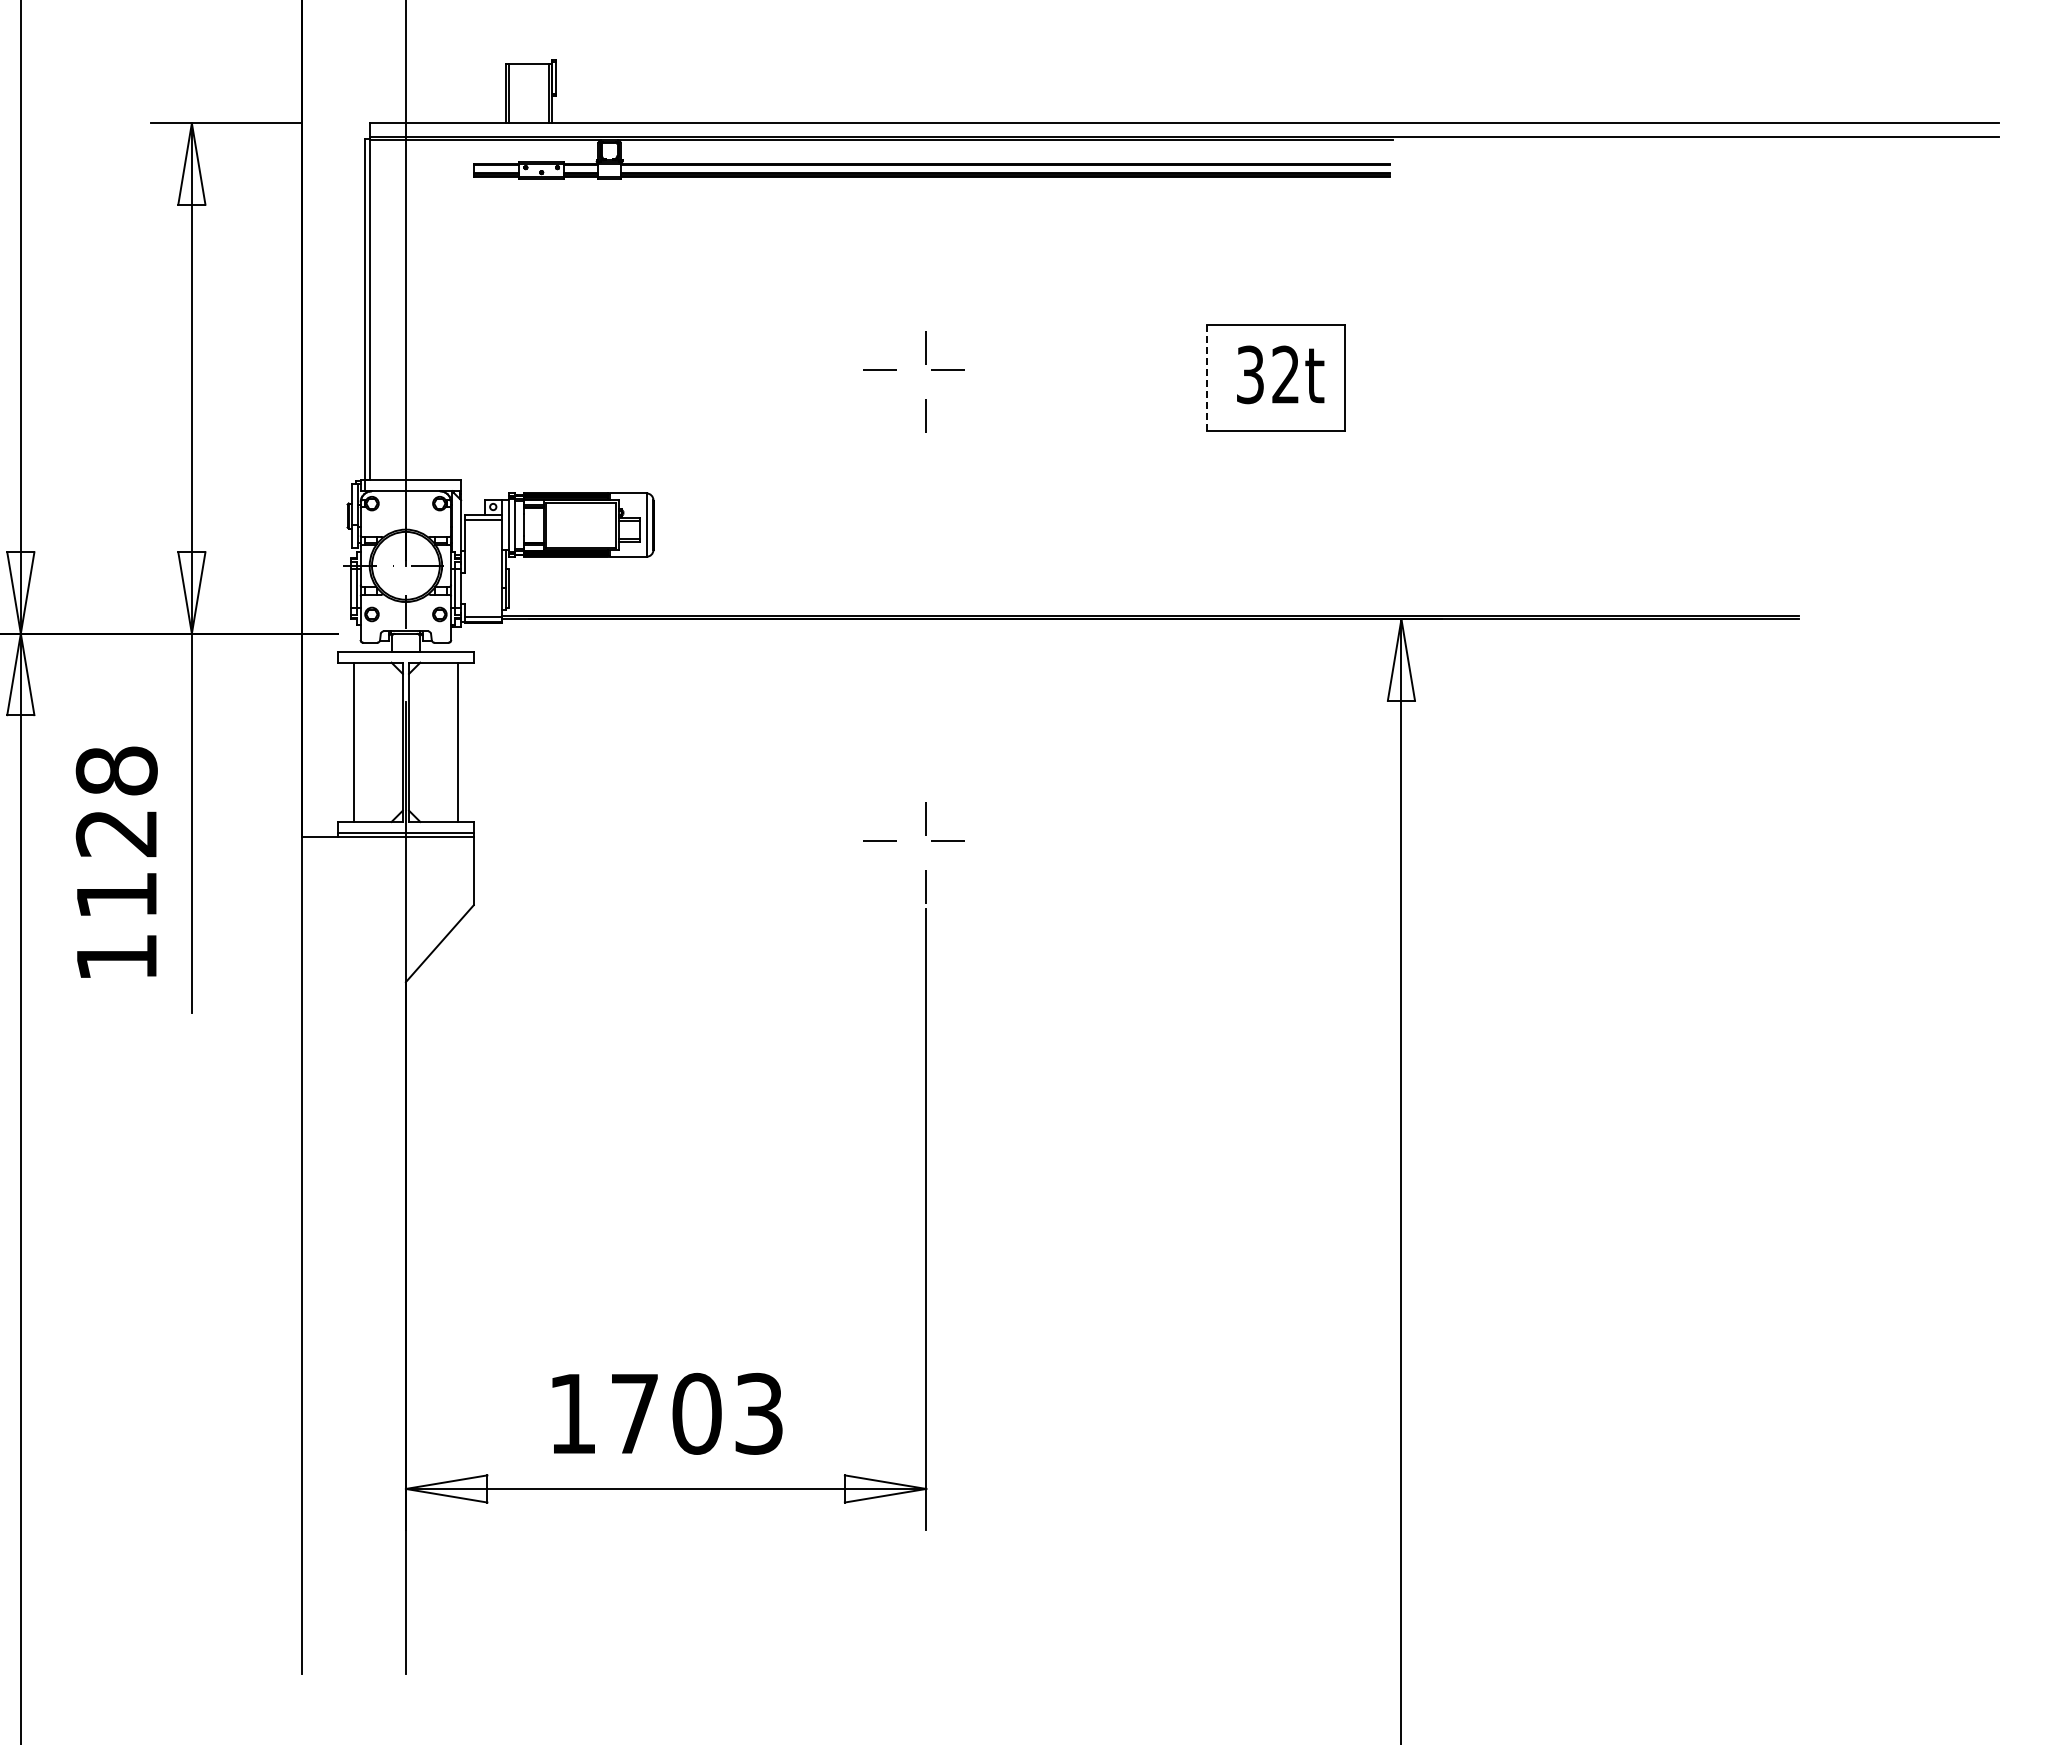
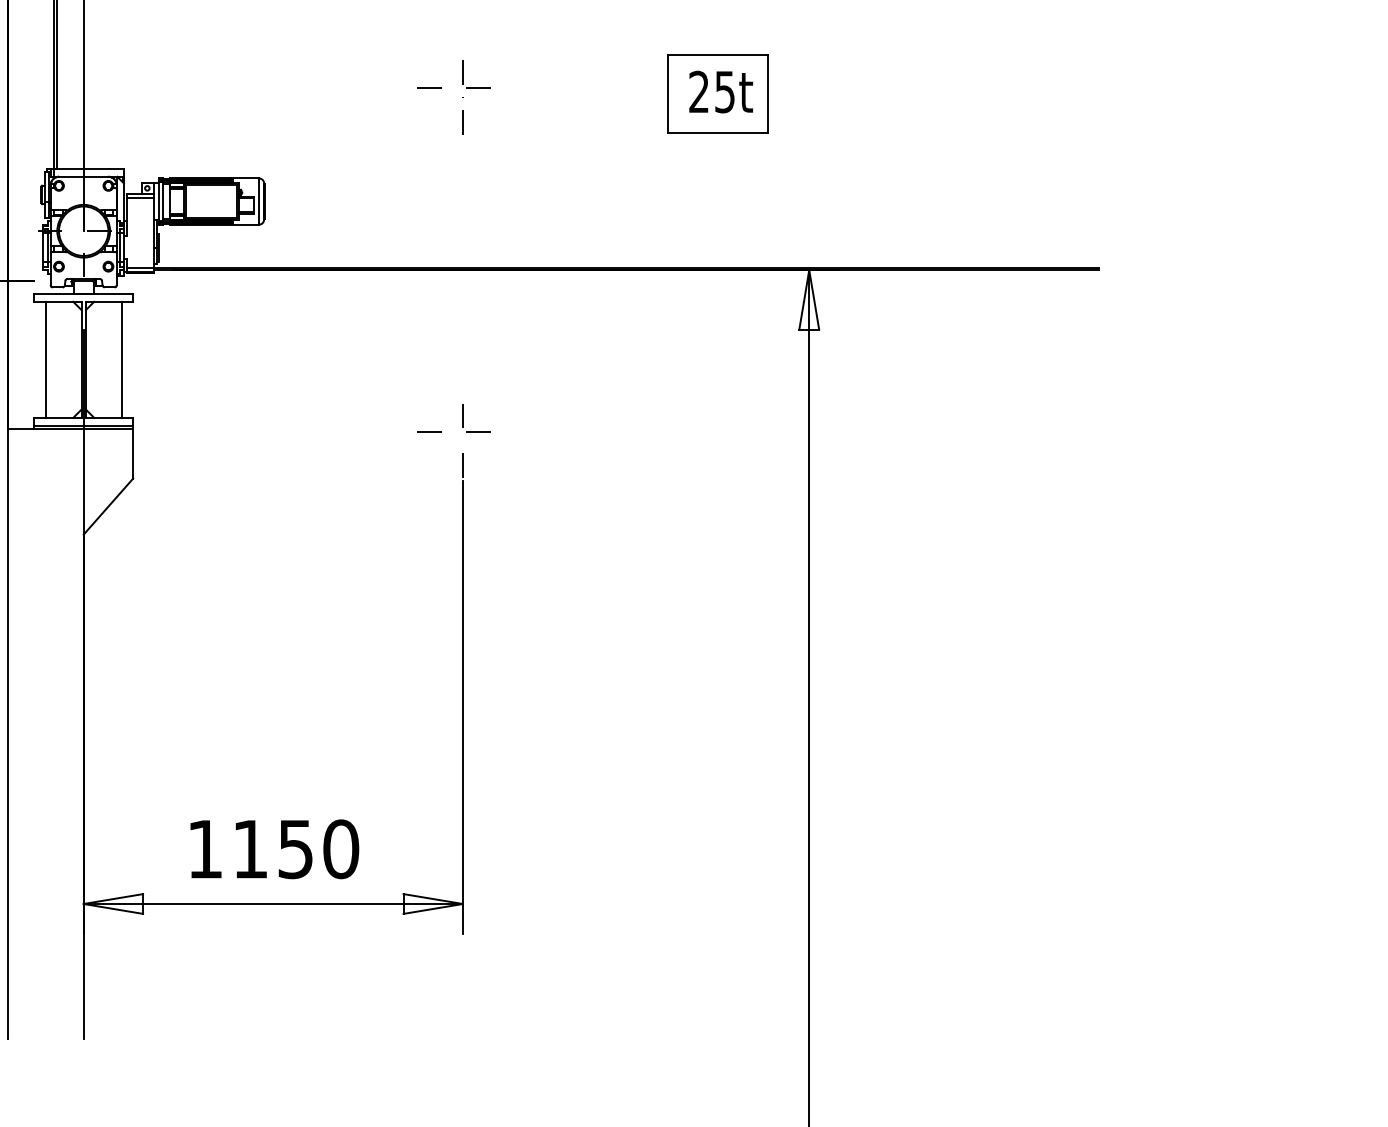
text: (1267, 374) -> (711, 91), 32t -> 25t
line: (1207, 377) -> (667, 93), dashed -> solid
text: (697, 1413) -> (296, 849), 1703 -> 1150

